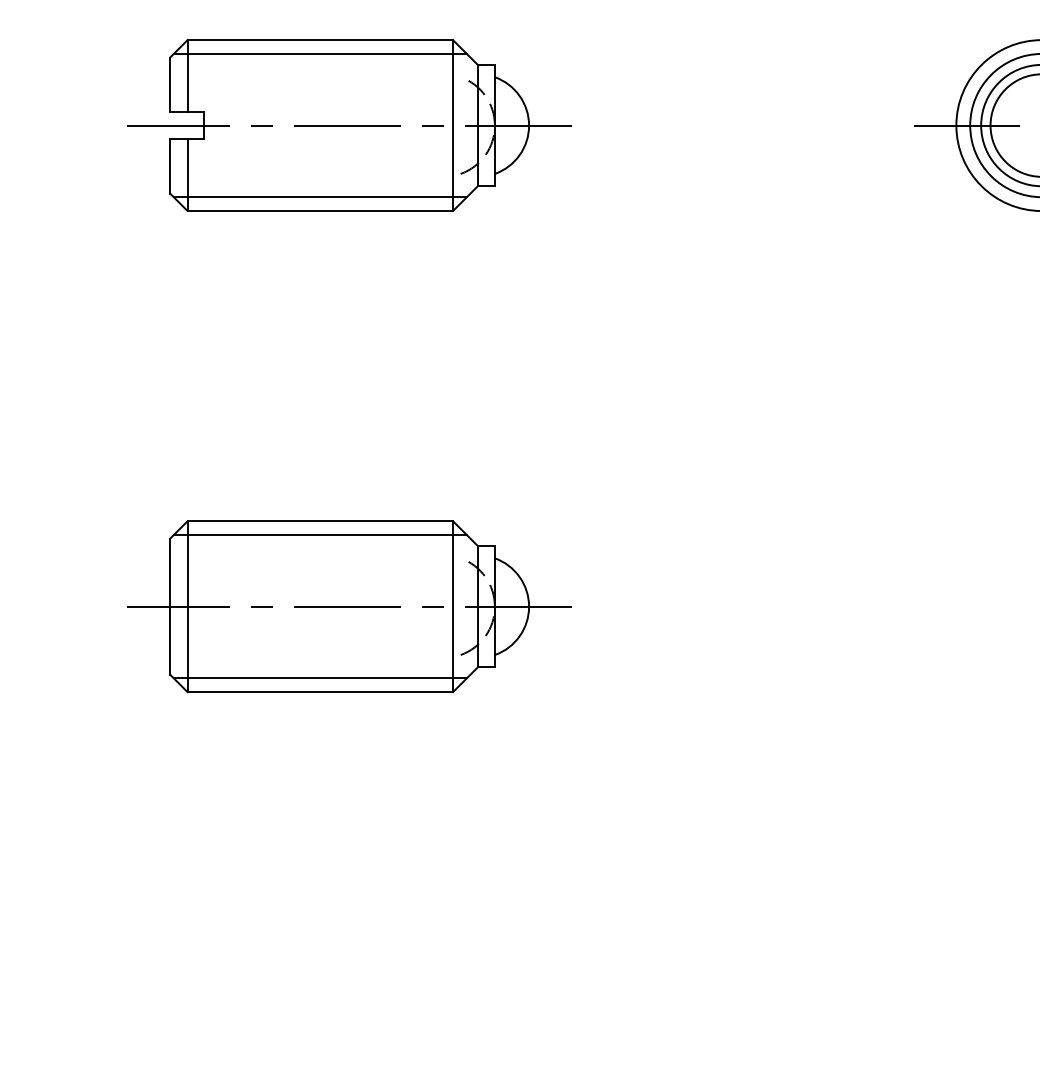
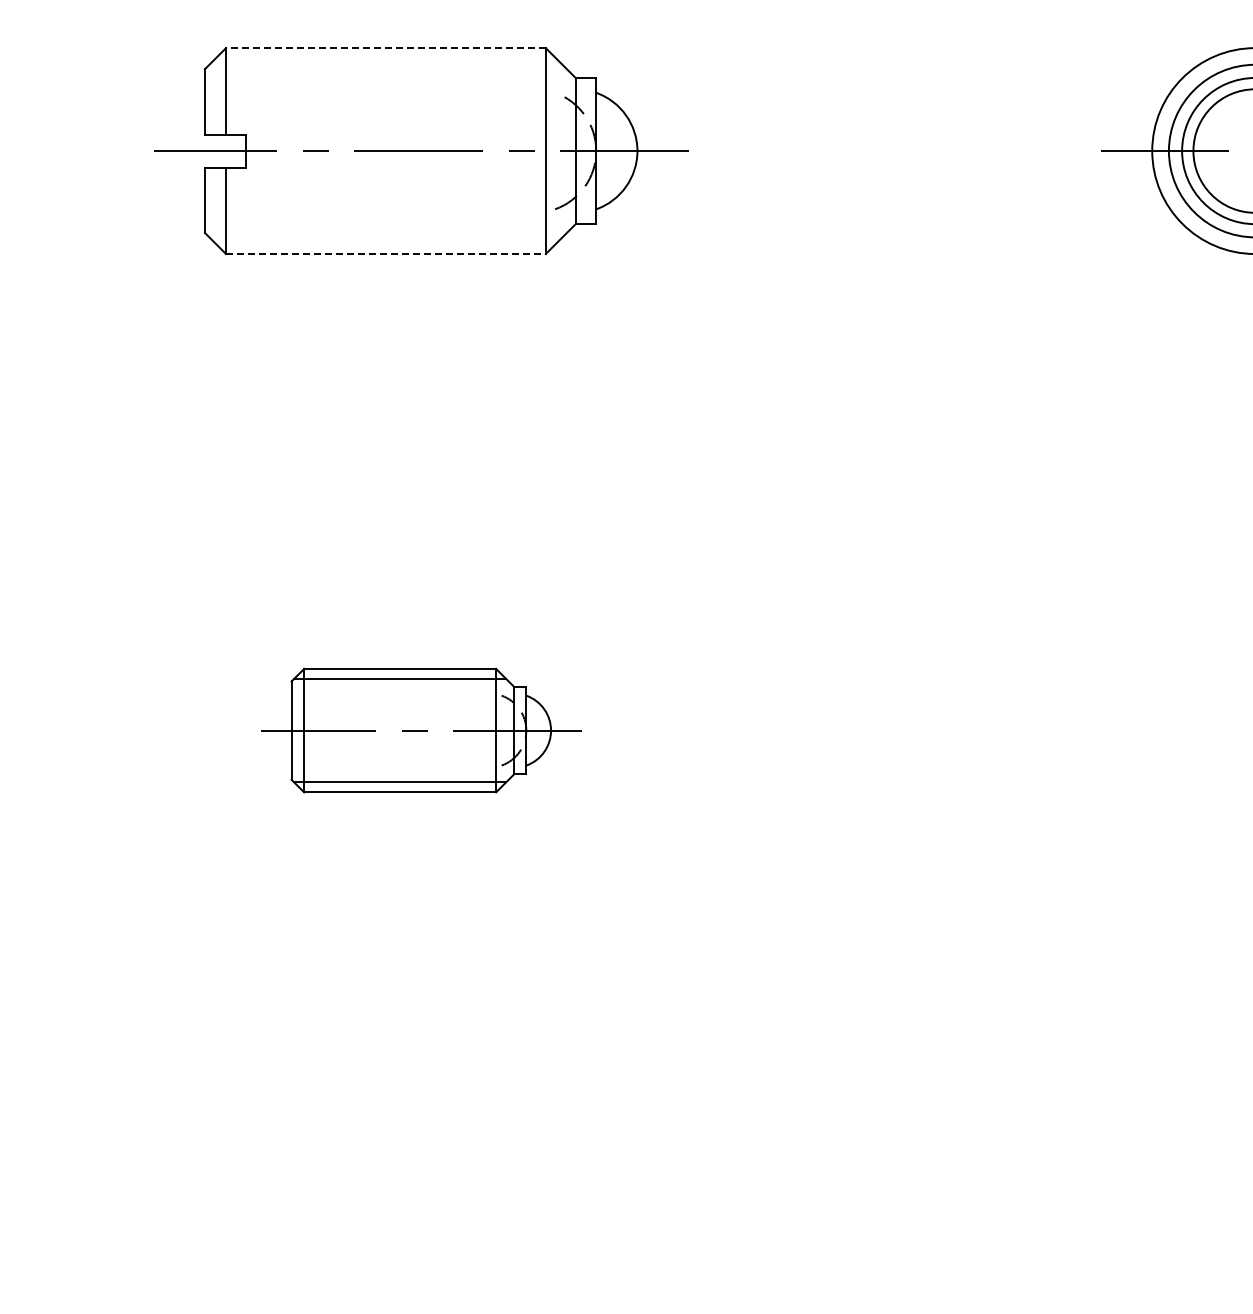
line: (319, 40) -> (385, 48), solid -> dashed
line: (319, 53) -> (385, 64), removed
line: (319, 197) -> (385, 237), removed
line: (319, 211) -> (385, 254), solid -> dashed
part: (349, 606) -> (421, 730), size x0.6

